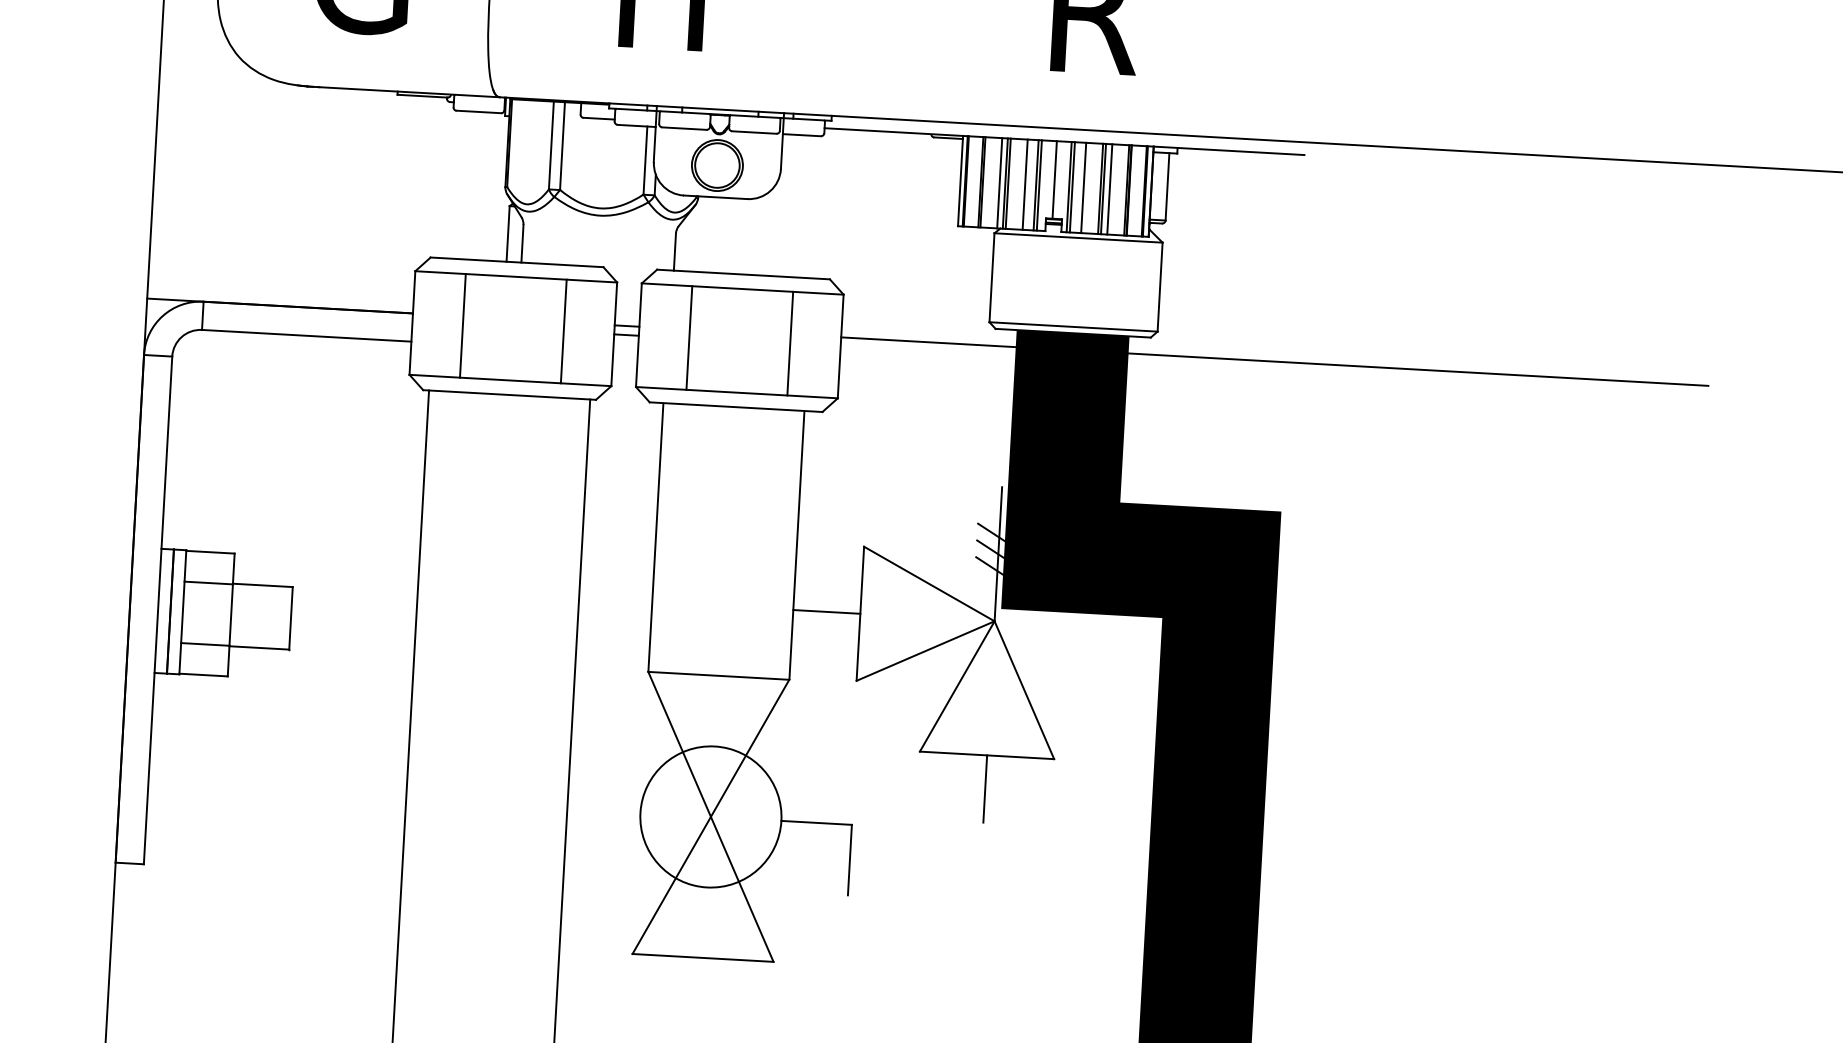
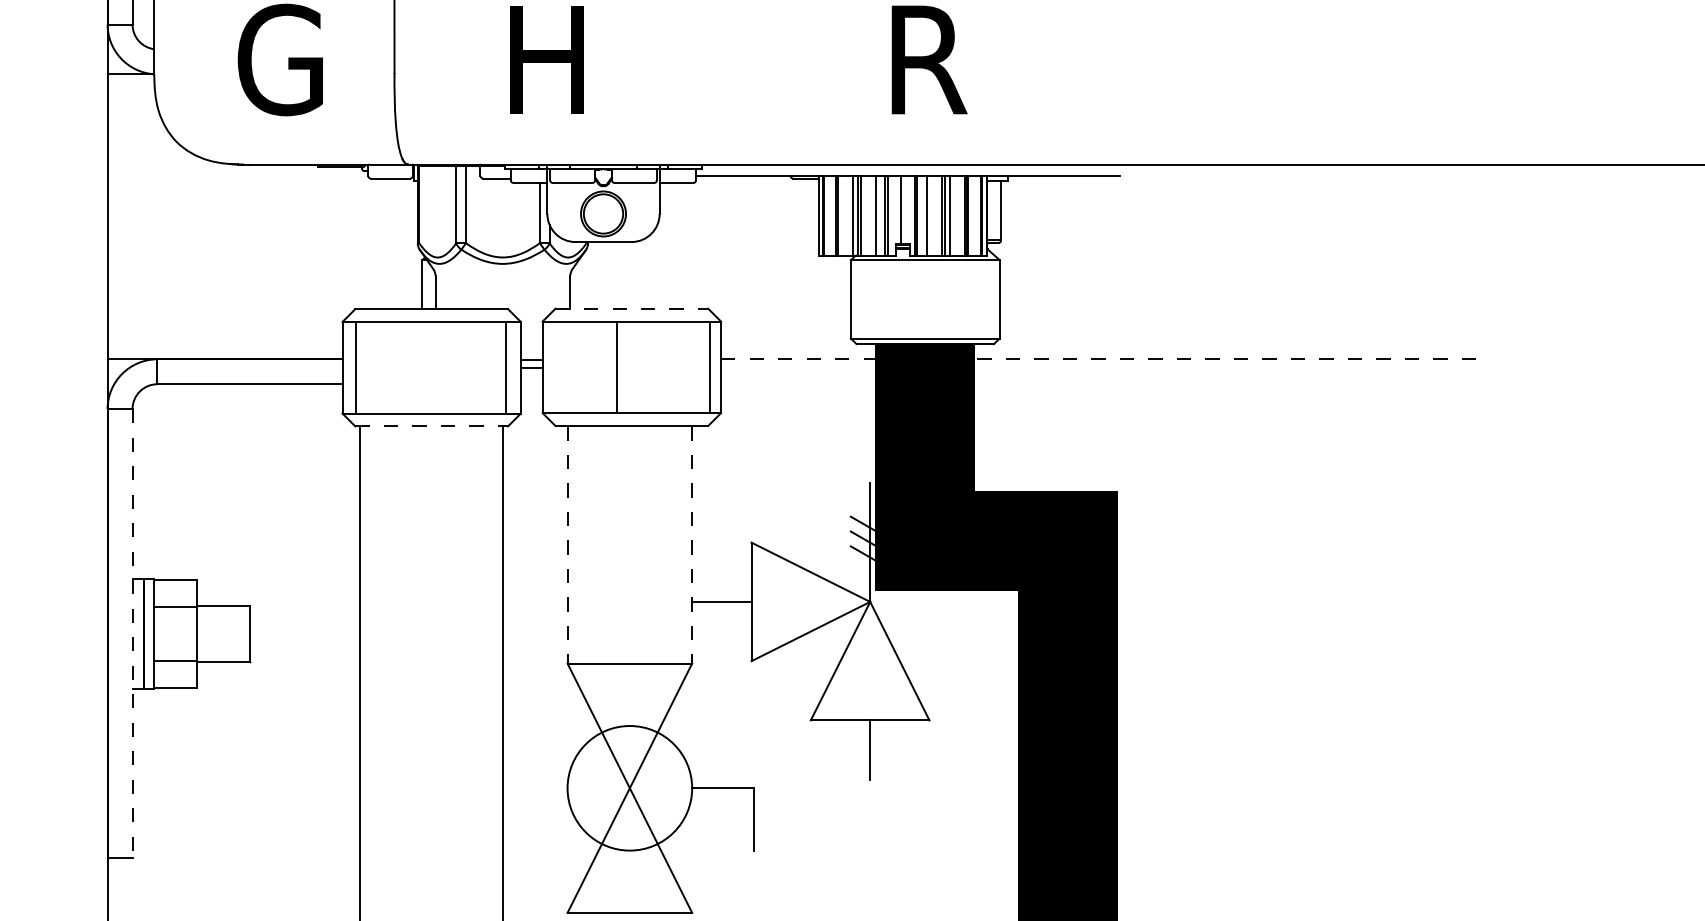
line: (744, 274) -> (632, 308), solid -> dashed
line: (463, 325) -> (356, 367), moved
line: (564, 331) -> (506, 367), moved
line: (689, 338) -> (617, 367), moved
line: (790, 343) -> (710, 367), moved
line: (1275, 361) -> (1104, 359), solid -> dashed
line: (510, 395) -> (432, 426), solid -> dashed
line: (655, 538) -> (567, 545), solid -> dashed
line: (797, 546) -> (692, 545), solid -> dashed
line: (157, 611) -> (132, 634), solid -> dashed

